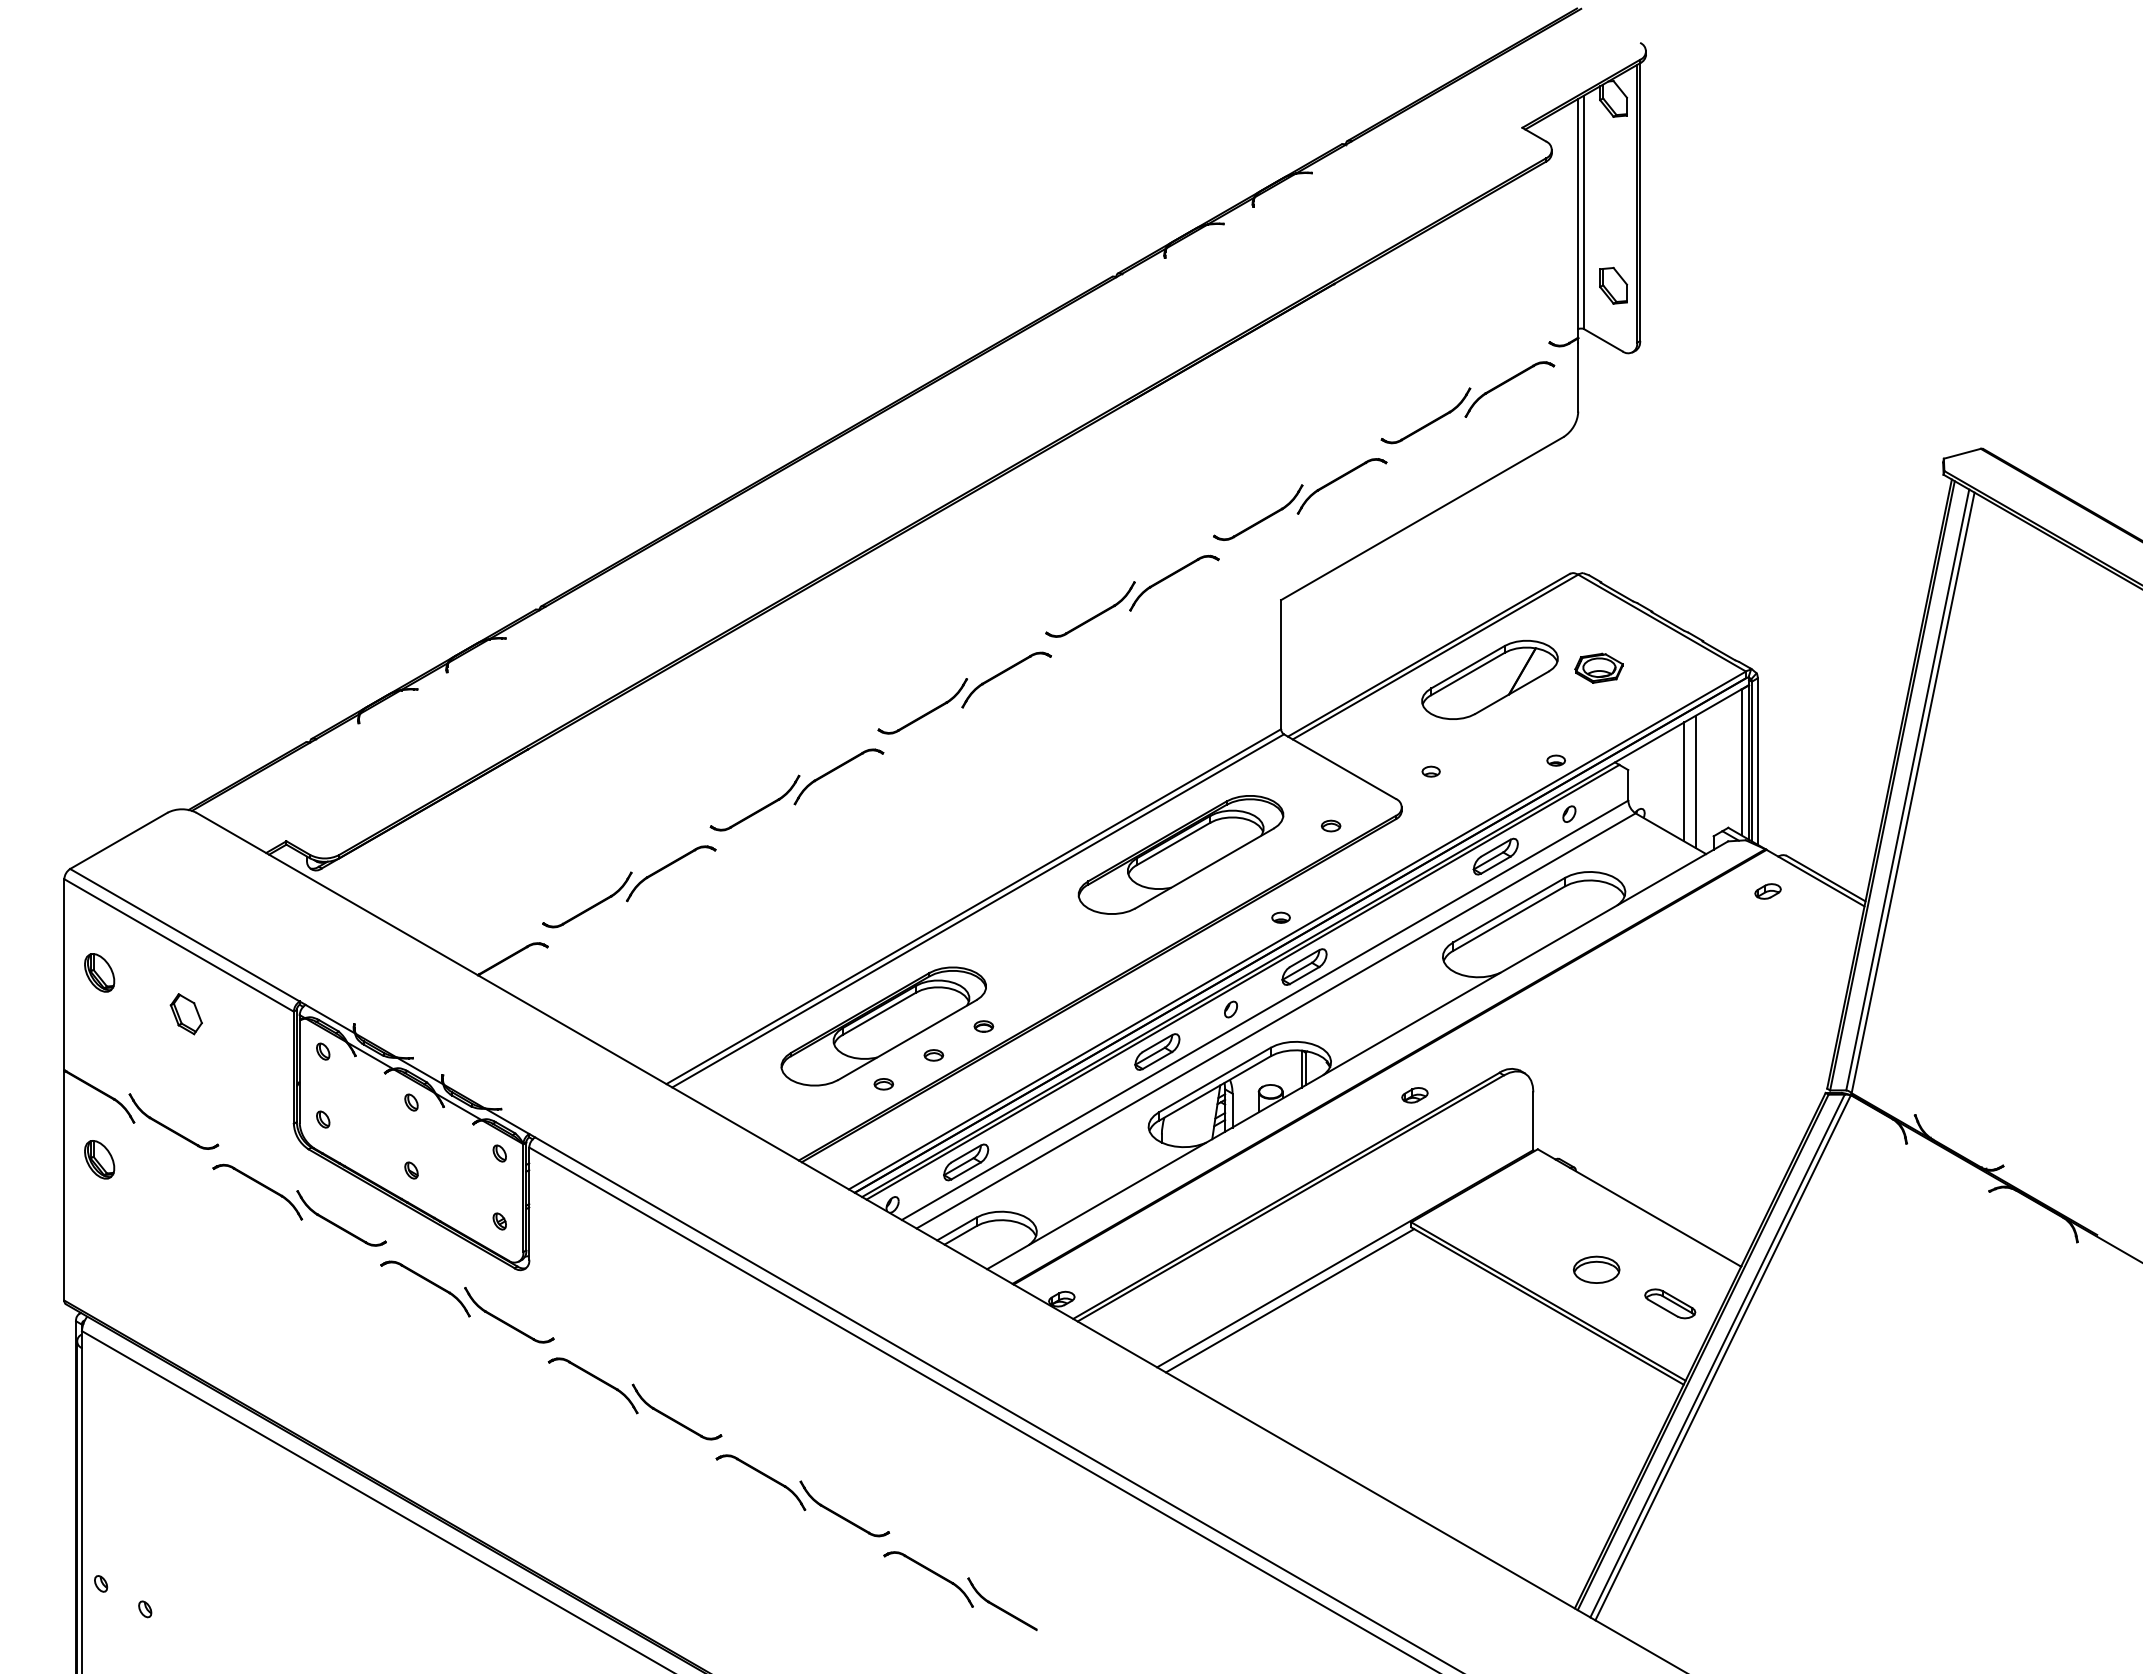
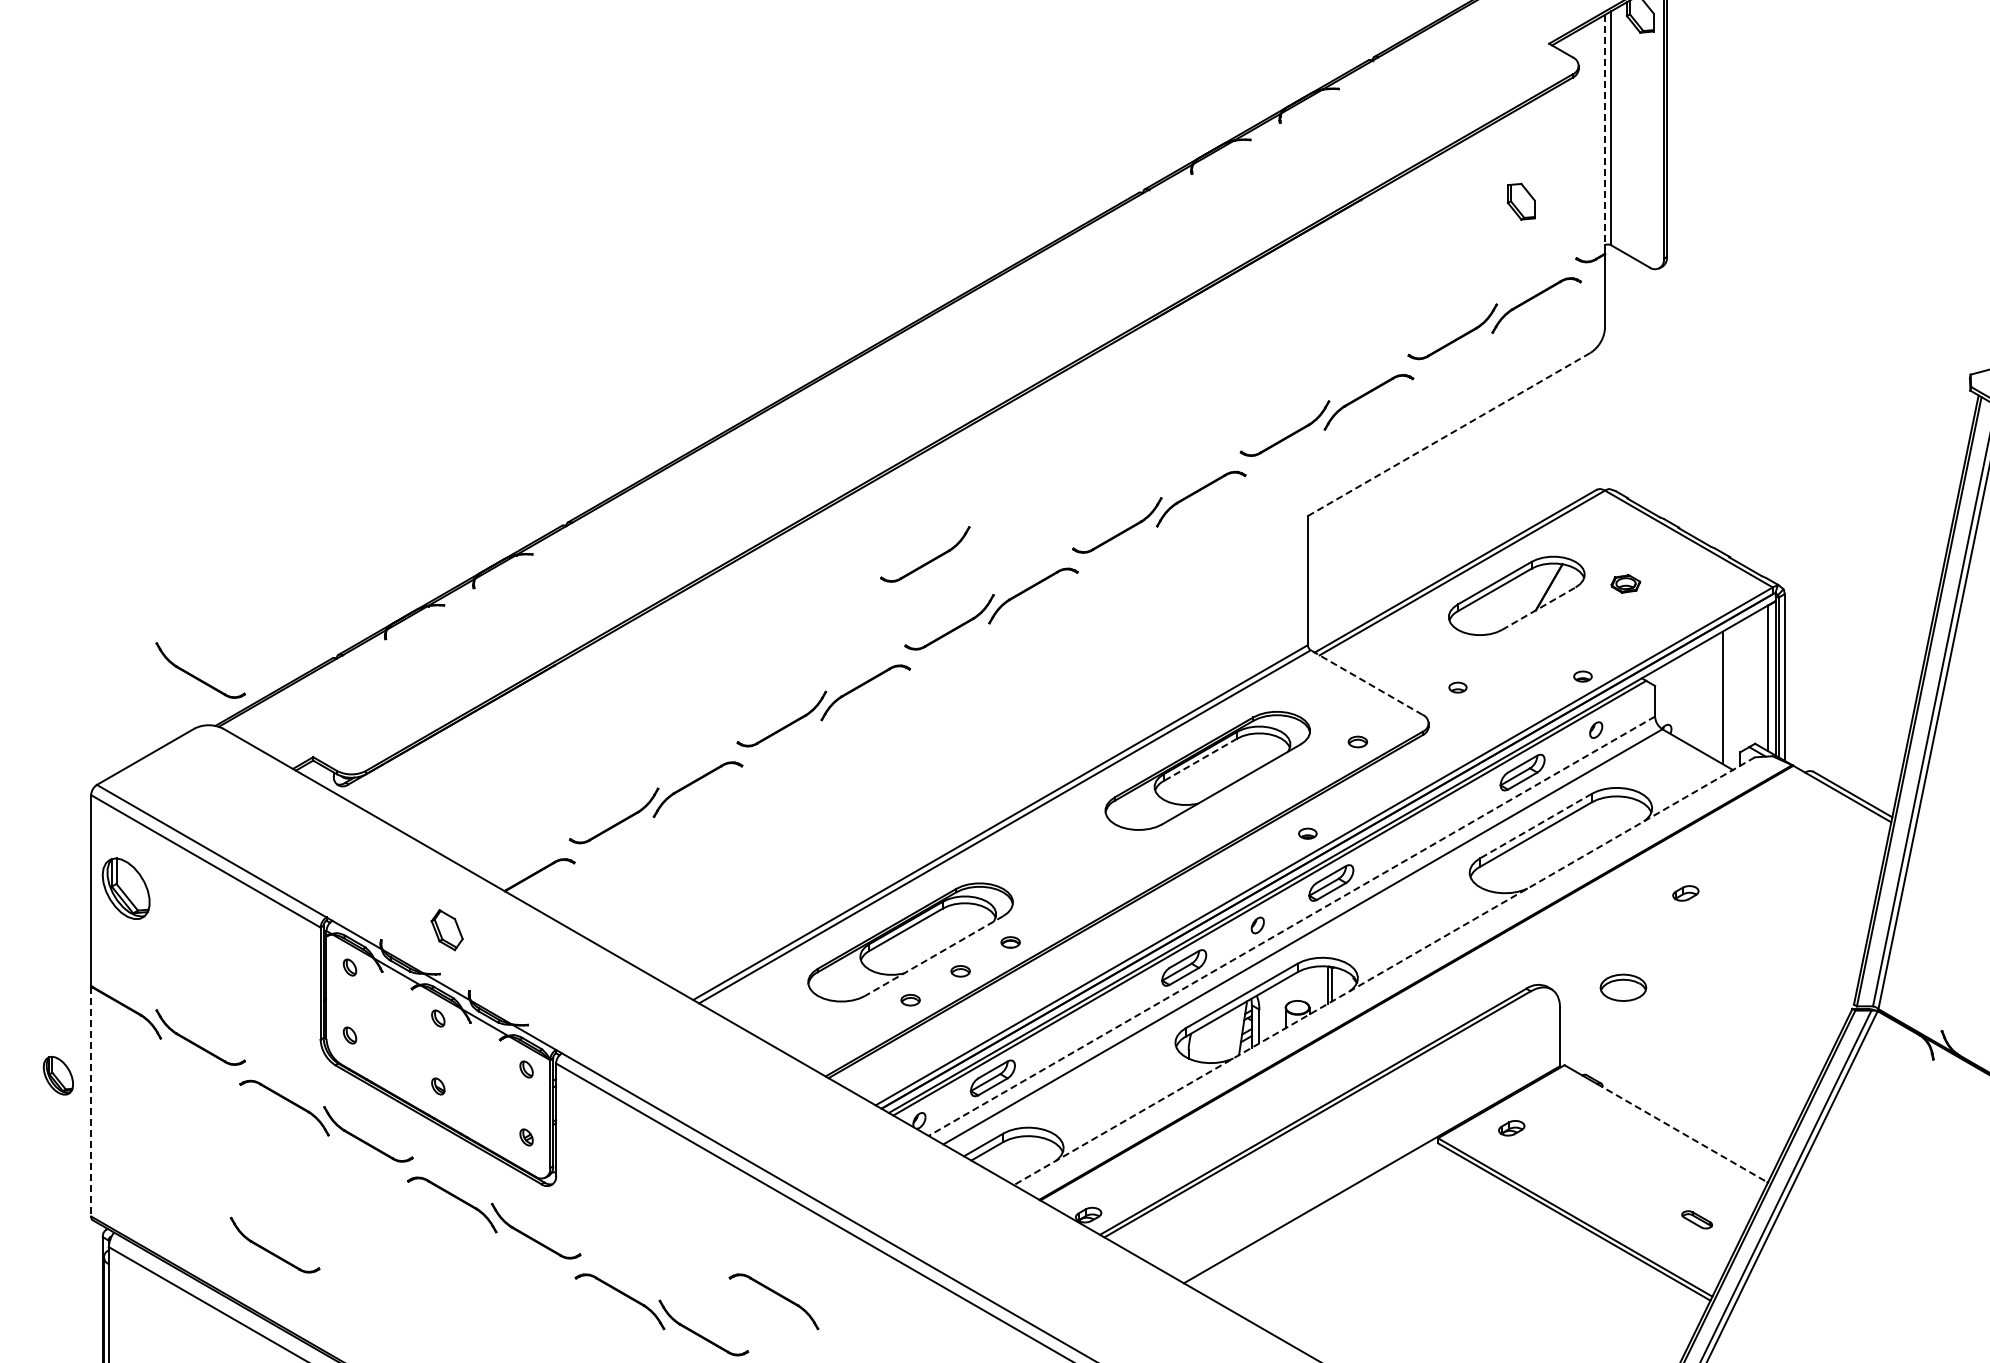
line: (1578, 214) -> (1605, 130), solid -> dashed
part: (1613, 285) -> (1521, 201), moved
line: (1422, 518) -> (1449, 434), solid -> dashed
part: (902, 644) -> (929, 560), added
part: (1598, 667) -> (1625, 583), size x0.6
line: (1512, 692) -> (1539, 608), solid -> dashed
part: (169, 760) -> (196, 676), added
line: (1339, 766) -> (1366, 682), solid -> dashed
line: (1684, 781) -> (1711, 697), removed
line: (1173, 844) -> (1200, 760), solid -> dashed
part: (1767, 891) -> (1685, 893), moved
line: (1509, 910) -> (1536, 826), solid -> dashed
part: (99, 972) -> (126, 888), size x1.6
line: (1264, 1010) -> (1291, 926), solid -> dashed
part: (185, 1014) -> (446, 930), moved
line: (907, 1040) -> (934, 956), solid -> dashed
line: (1357, 1055) -> (1384, 971), solid -> dashed
part: (1414, 1095) -> (1511, 1128), moved
part: (99, 1159) -> (58, 1075), moved
line: (64, 1185) -> (91, 1101), solid -> dashed
line: (1655, 1217) -> (1682, 1133), solid -> dashed
part: (1596, 1269) -> (1623, 987), moved
line: (1289, 1300) -> (1316, 1216), removed
part: (1670, 1303) -> (1697, 1219), size x0.6
part: (244, 1335) -> (271, 1251), added
part: (750, 1379) -> (777, 1295), added

